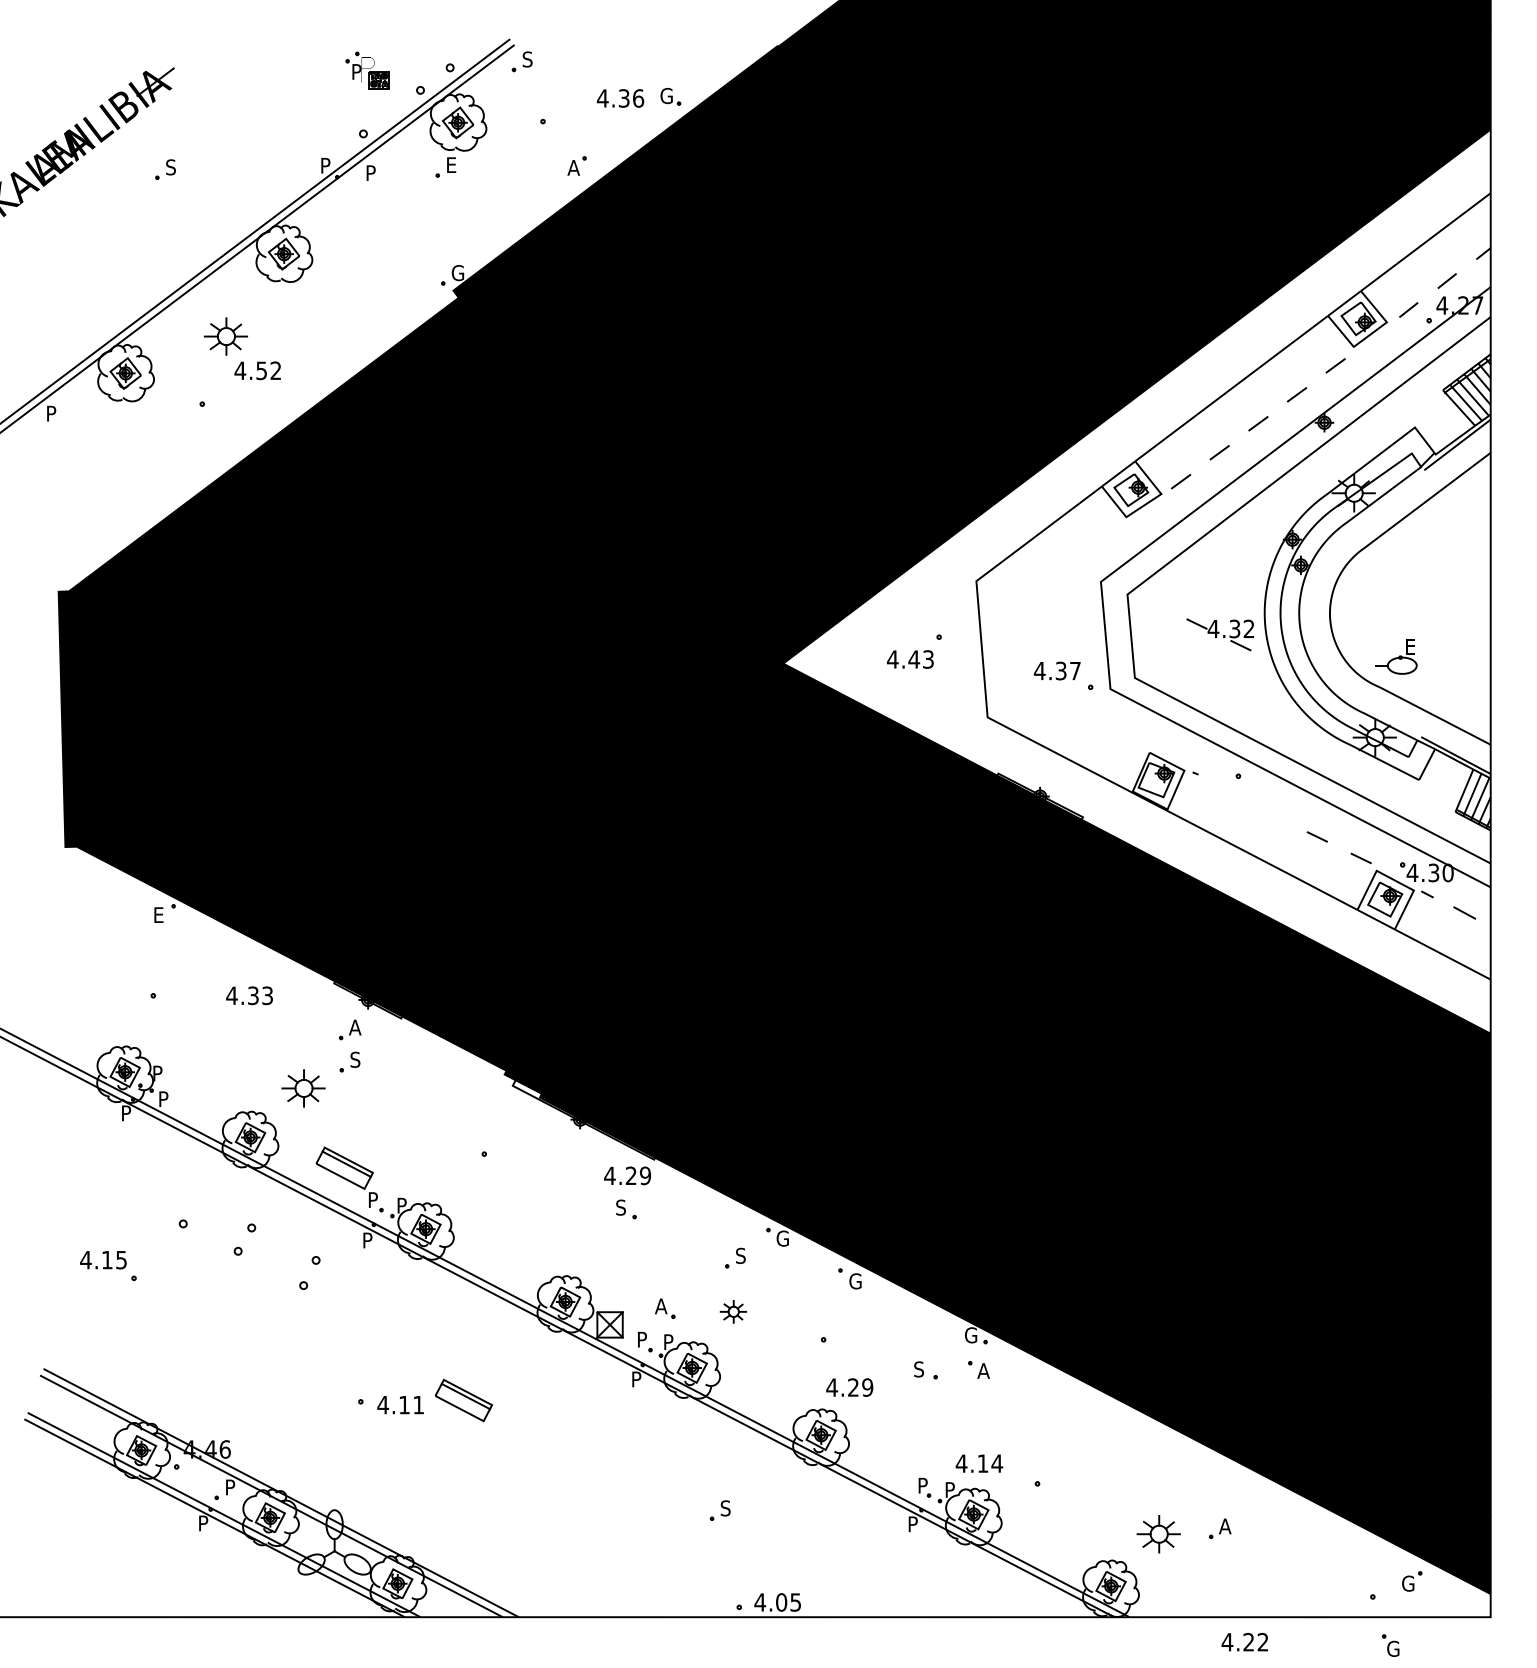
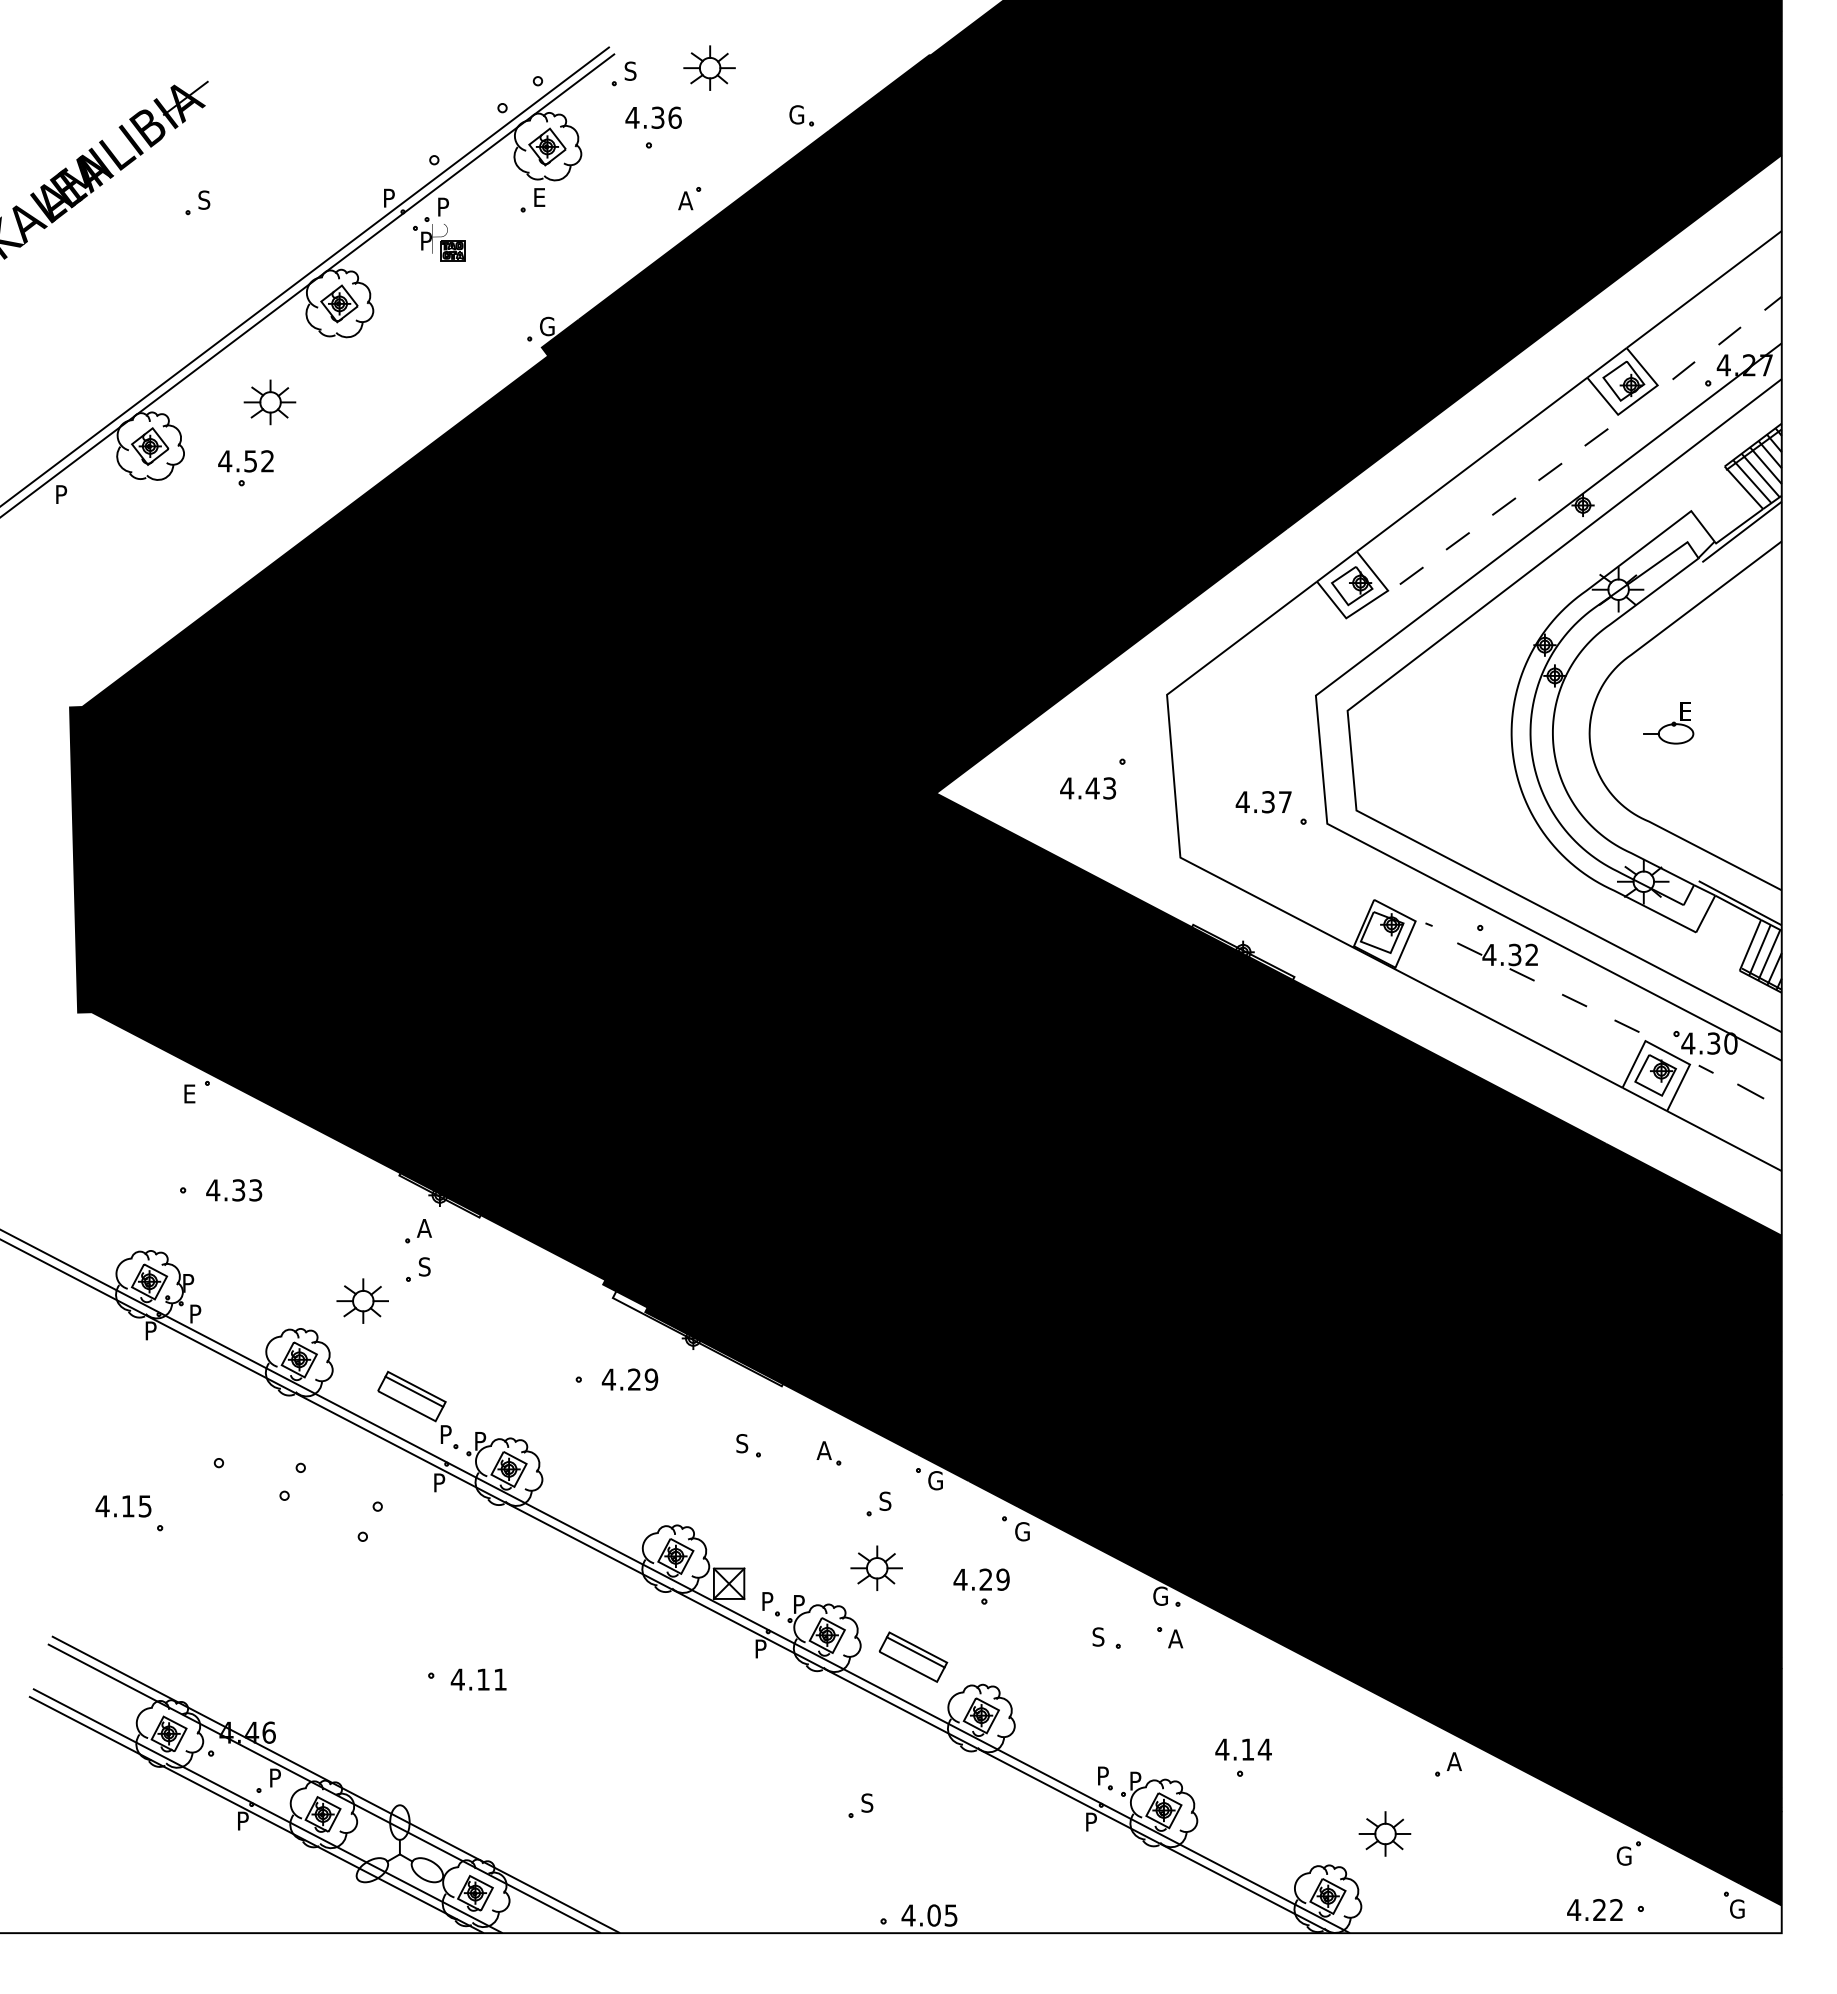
part: (593, 56) -> (709, 67), added
part: (367, 70) -> (439, 239), moved
text: (620, 98) -> (653, 117), moved
text: (257, 370) -> (245, 461), moved
part: (1220, 634) -> (1497, 961), moved
part: (1395, 657) -> (1668, 723), moved
text: (249, 995) -> (234, 1190), moved
text: (627, 1175) -> (629, 1379), moved
part: (664, 1308) -> (828, 1453), moved
part: (733, 1311) -> (876, 1567), size x1.67
text: (849, 1387) -> (981, 1579), moved
part: (463, 1399) -> (913, 1656), moved
text: (979, 1463) -> (1243, 1749), moved
part: (1220, 1528) -> (1448, 1764), moved
part: (1411, 1581) -> (1628, 1853), moved
text: (1244, 1641) -> (1594, 1909), moved
part: (1390, 1645) -> (1734, 1904), moved

